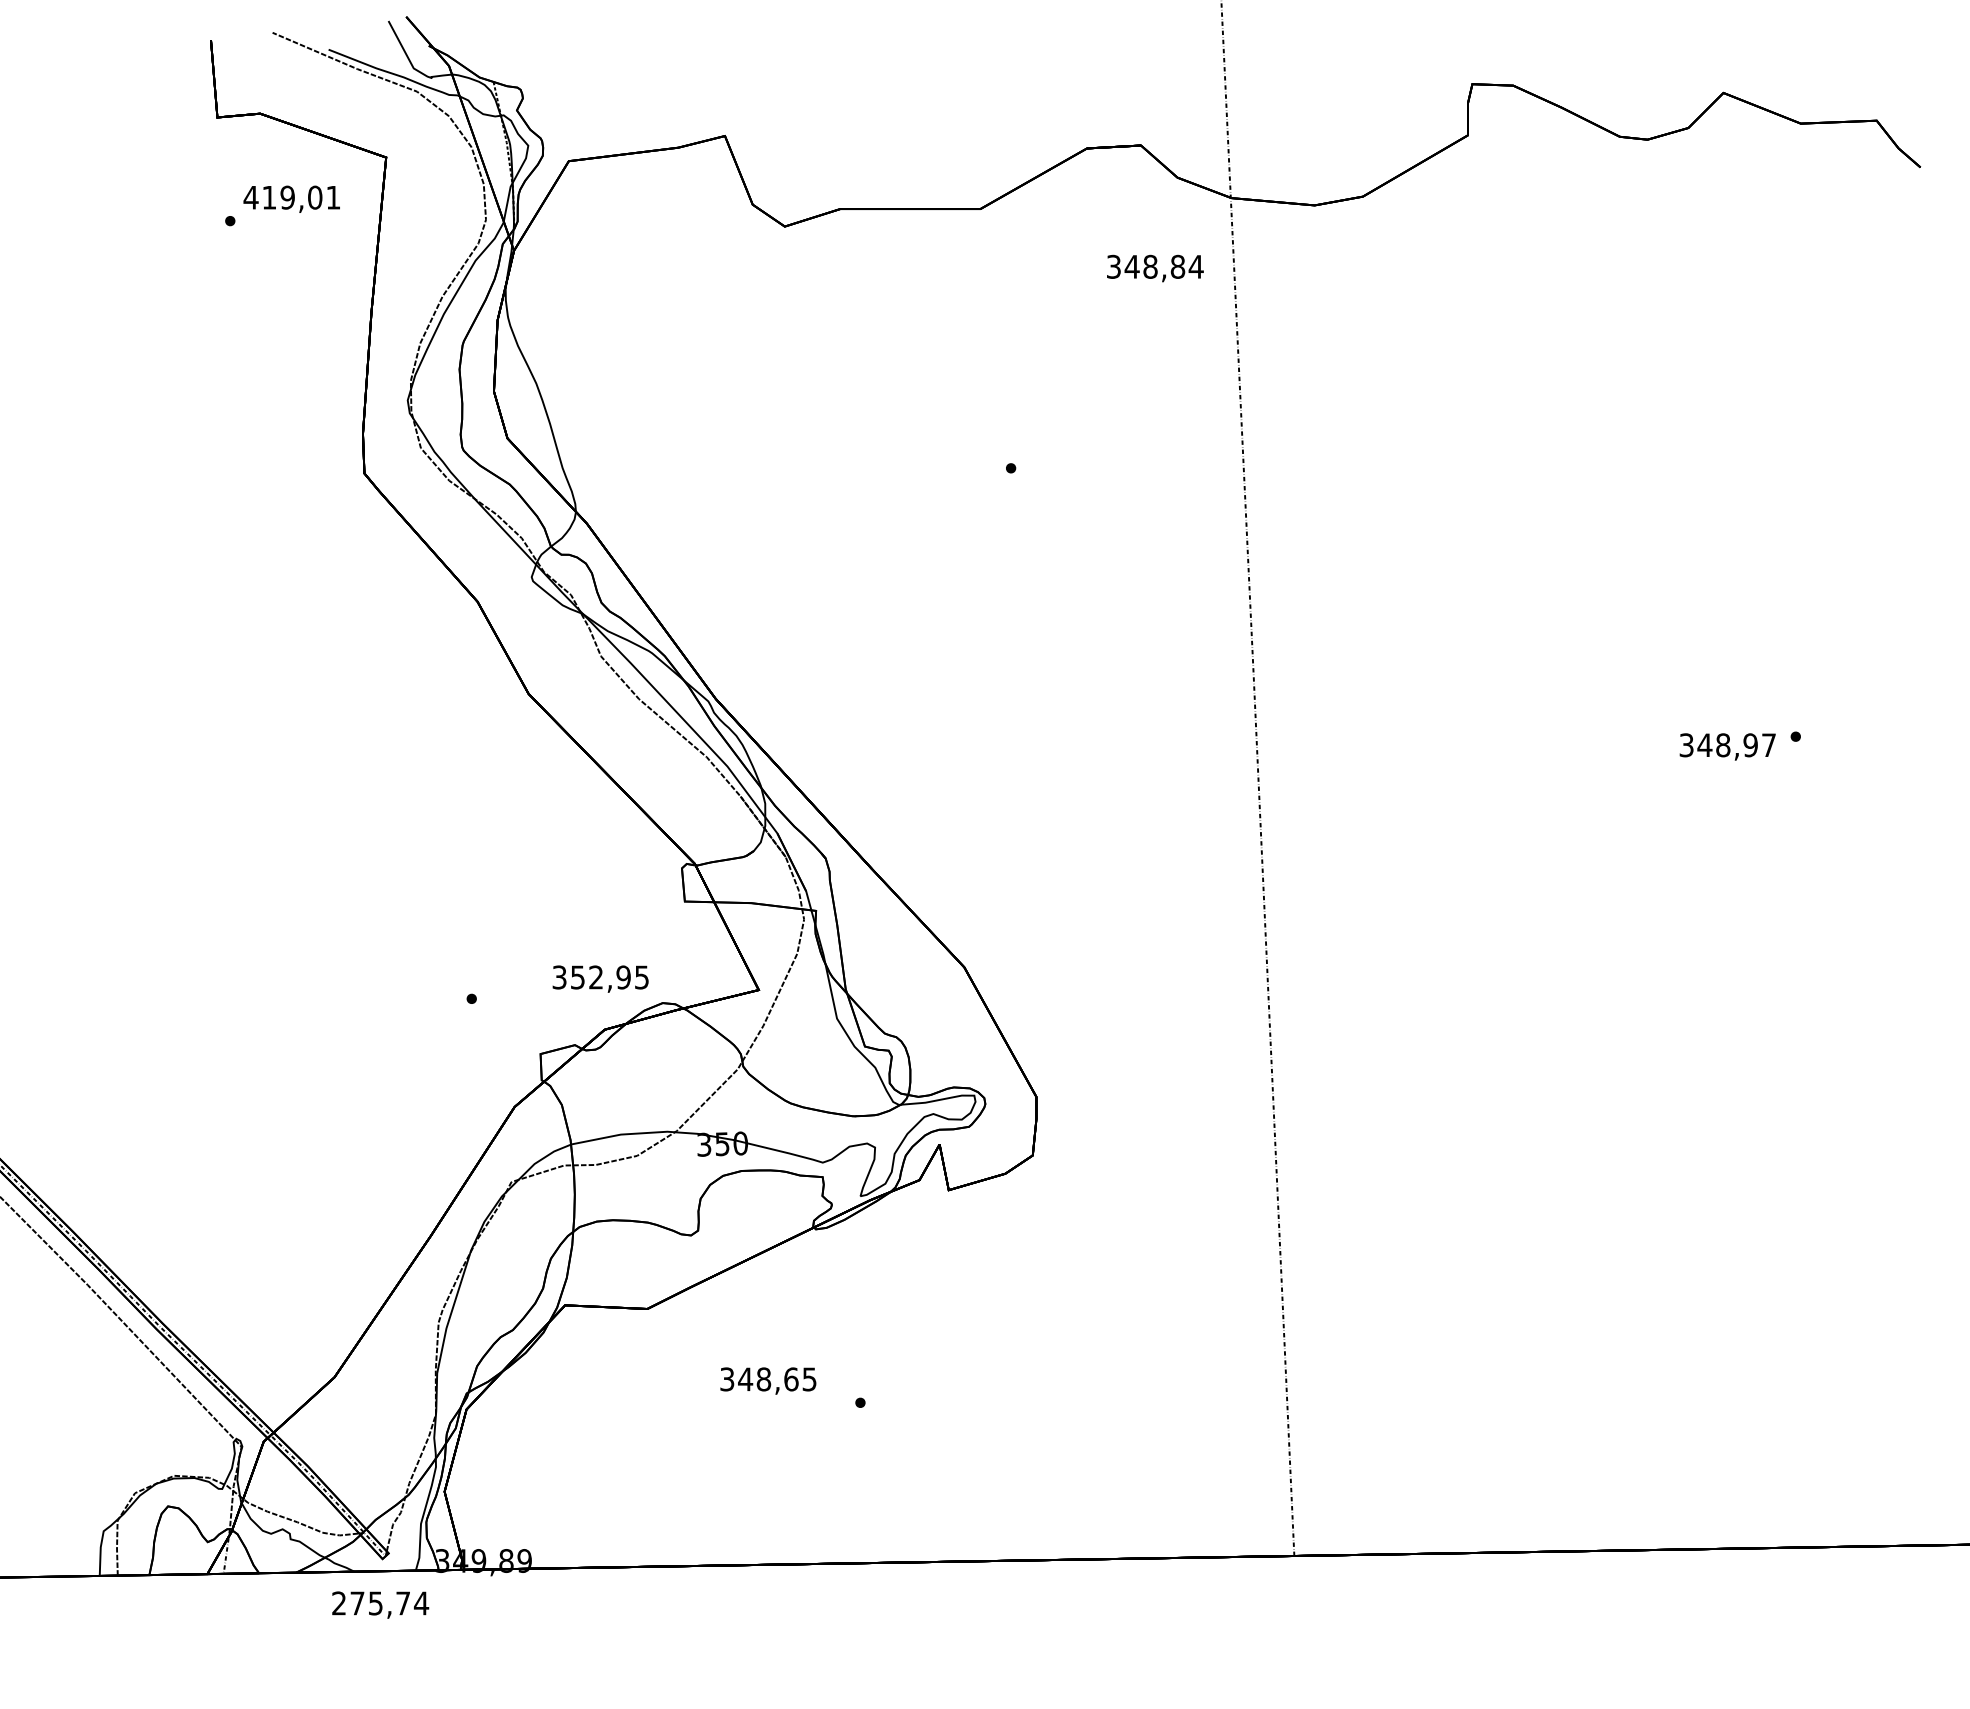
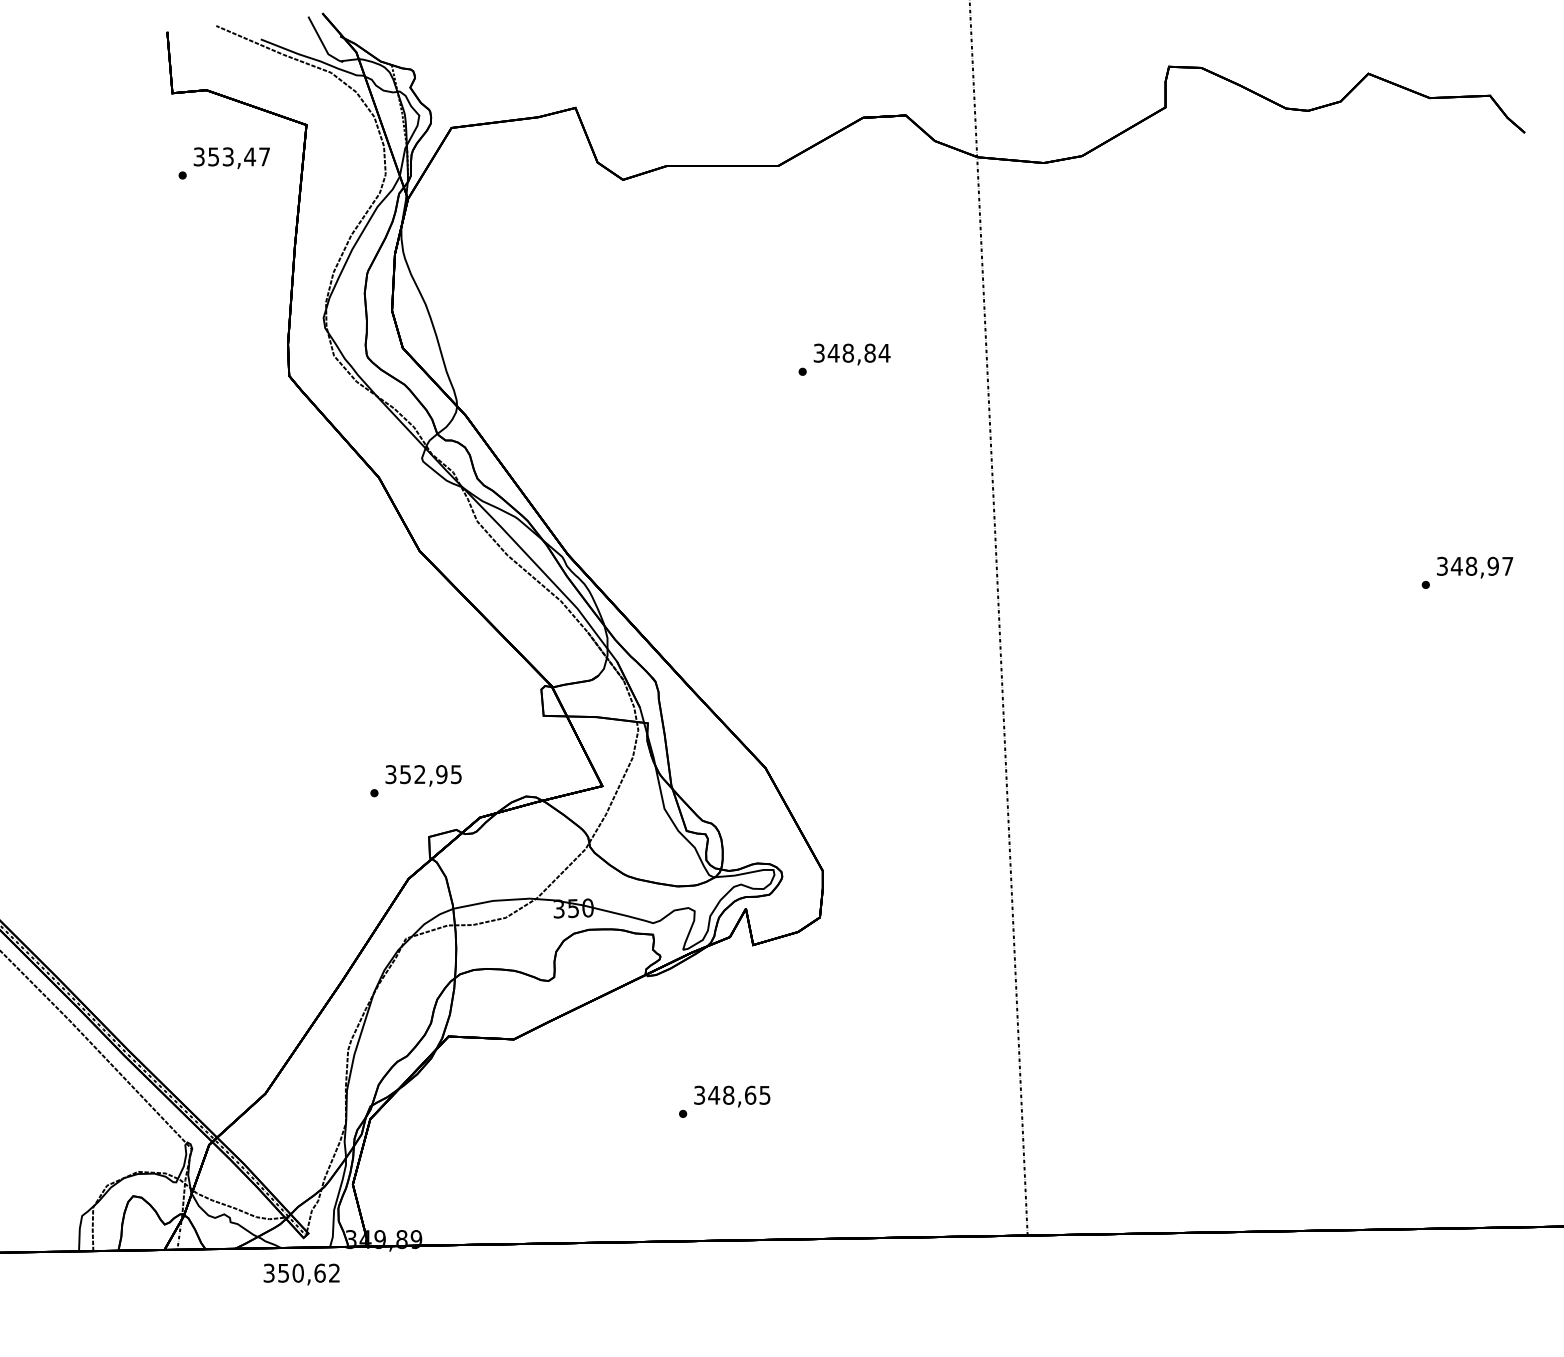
text: (291, 197) -> (231, 156), 419,01 -> 353,47
text: (1155, 268) -> (852, 354), moved
text: (1727, 746) -> (1474, 567), moved
text: (600, 978) -> (423, 775), moved
text: (768, 1380) -> (732, 1096), moved
text: (380, 1603) -> (301, 1273), 275,74 -> 350,62

